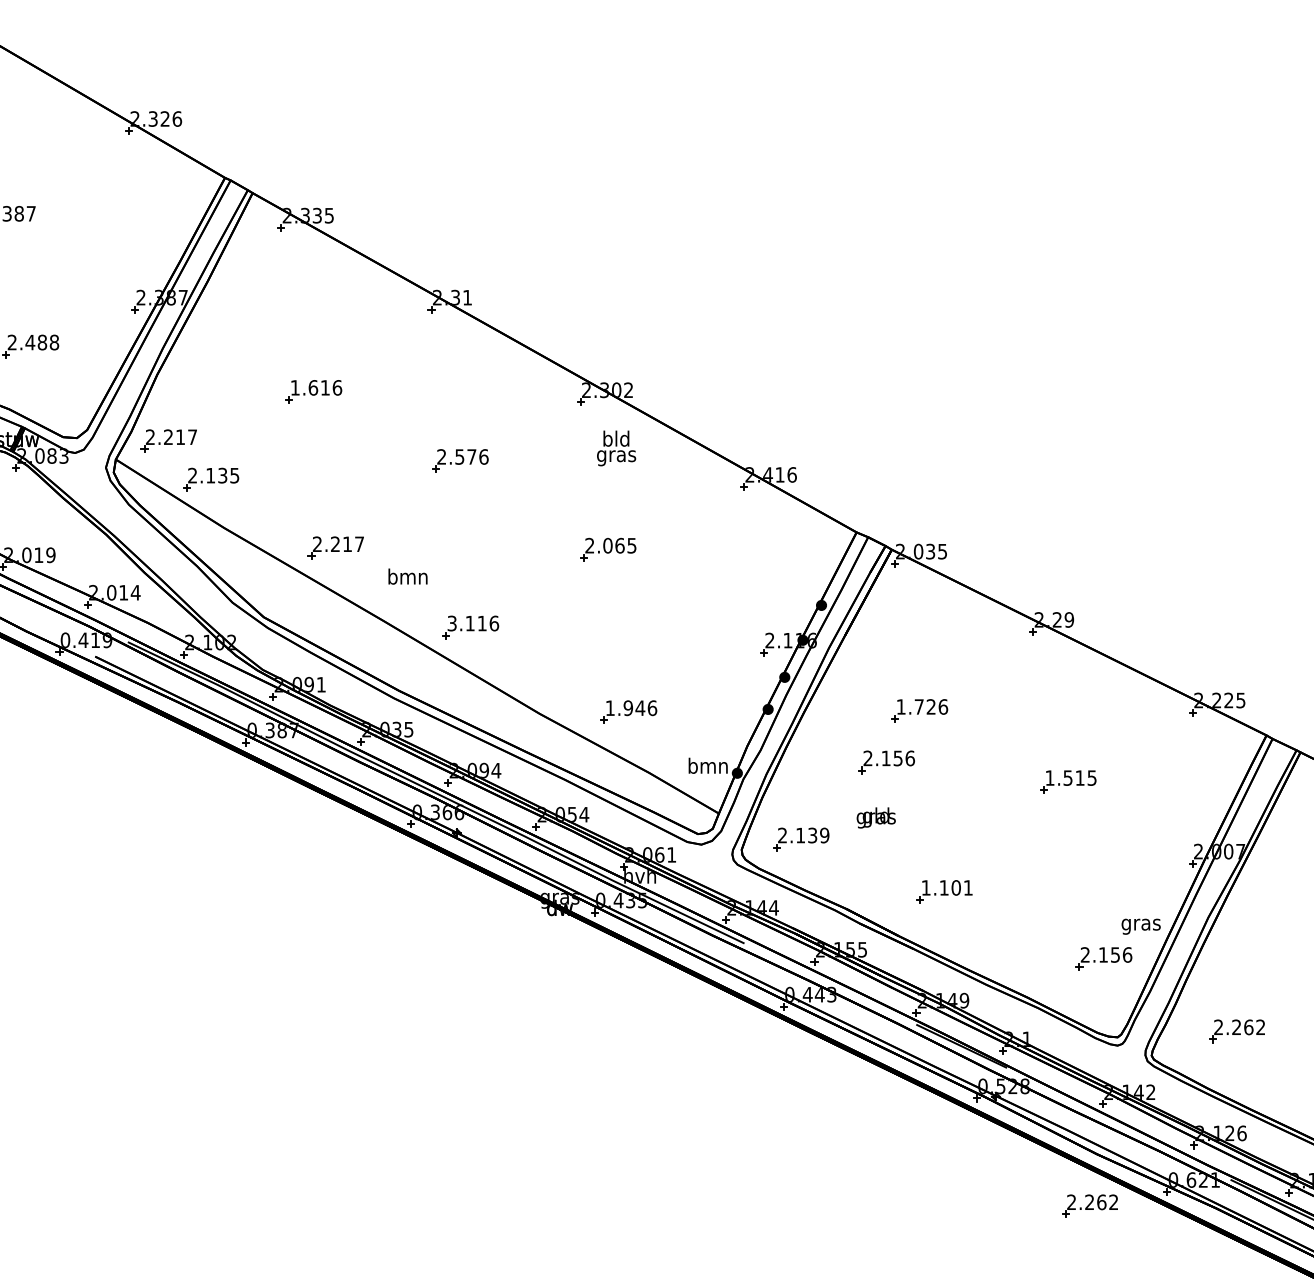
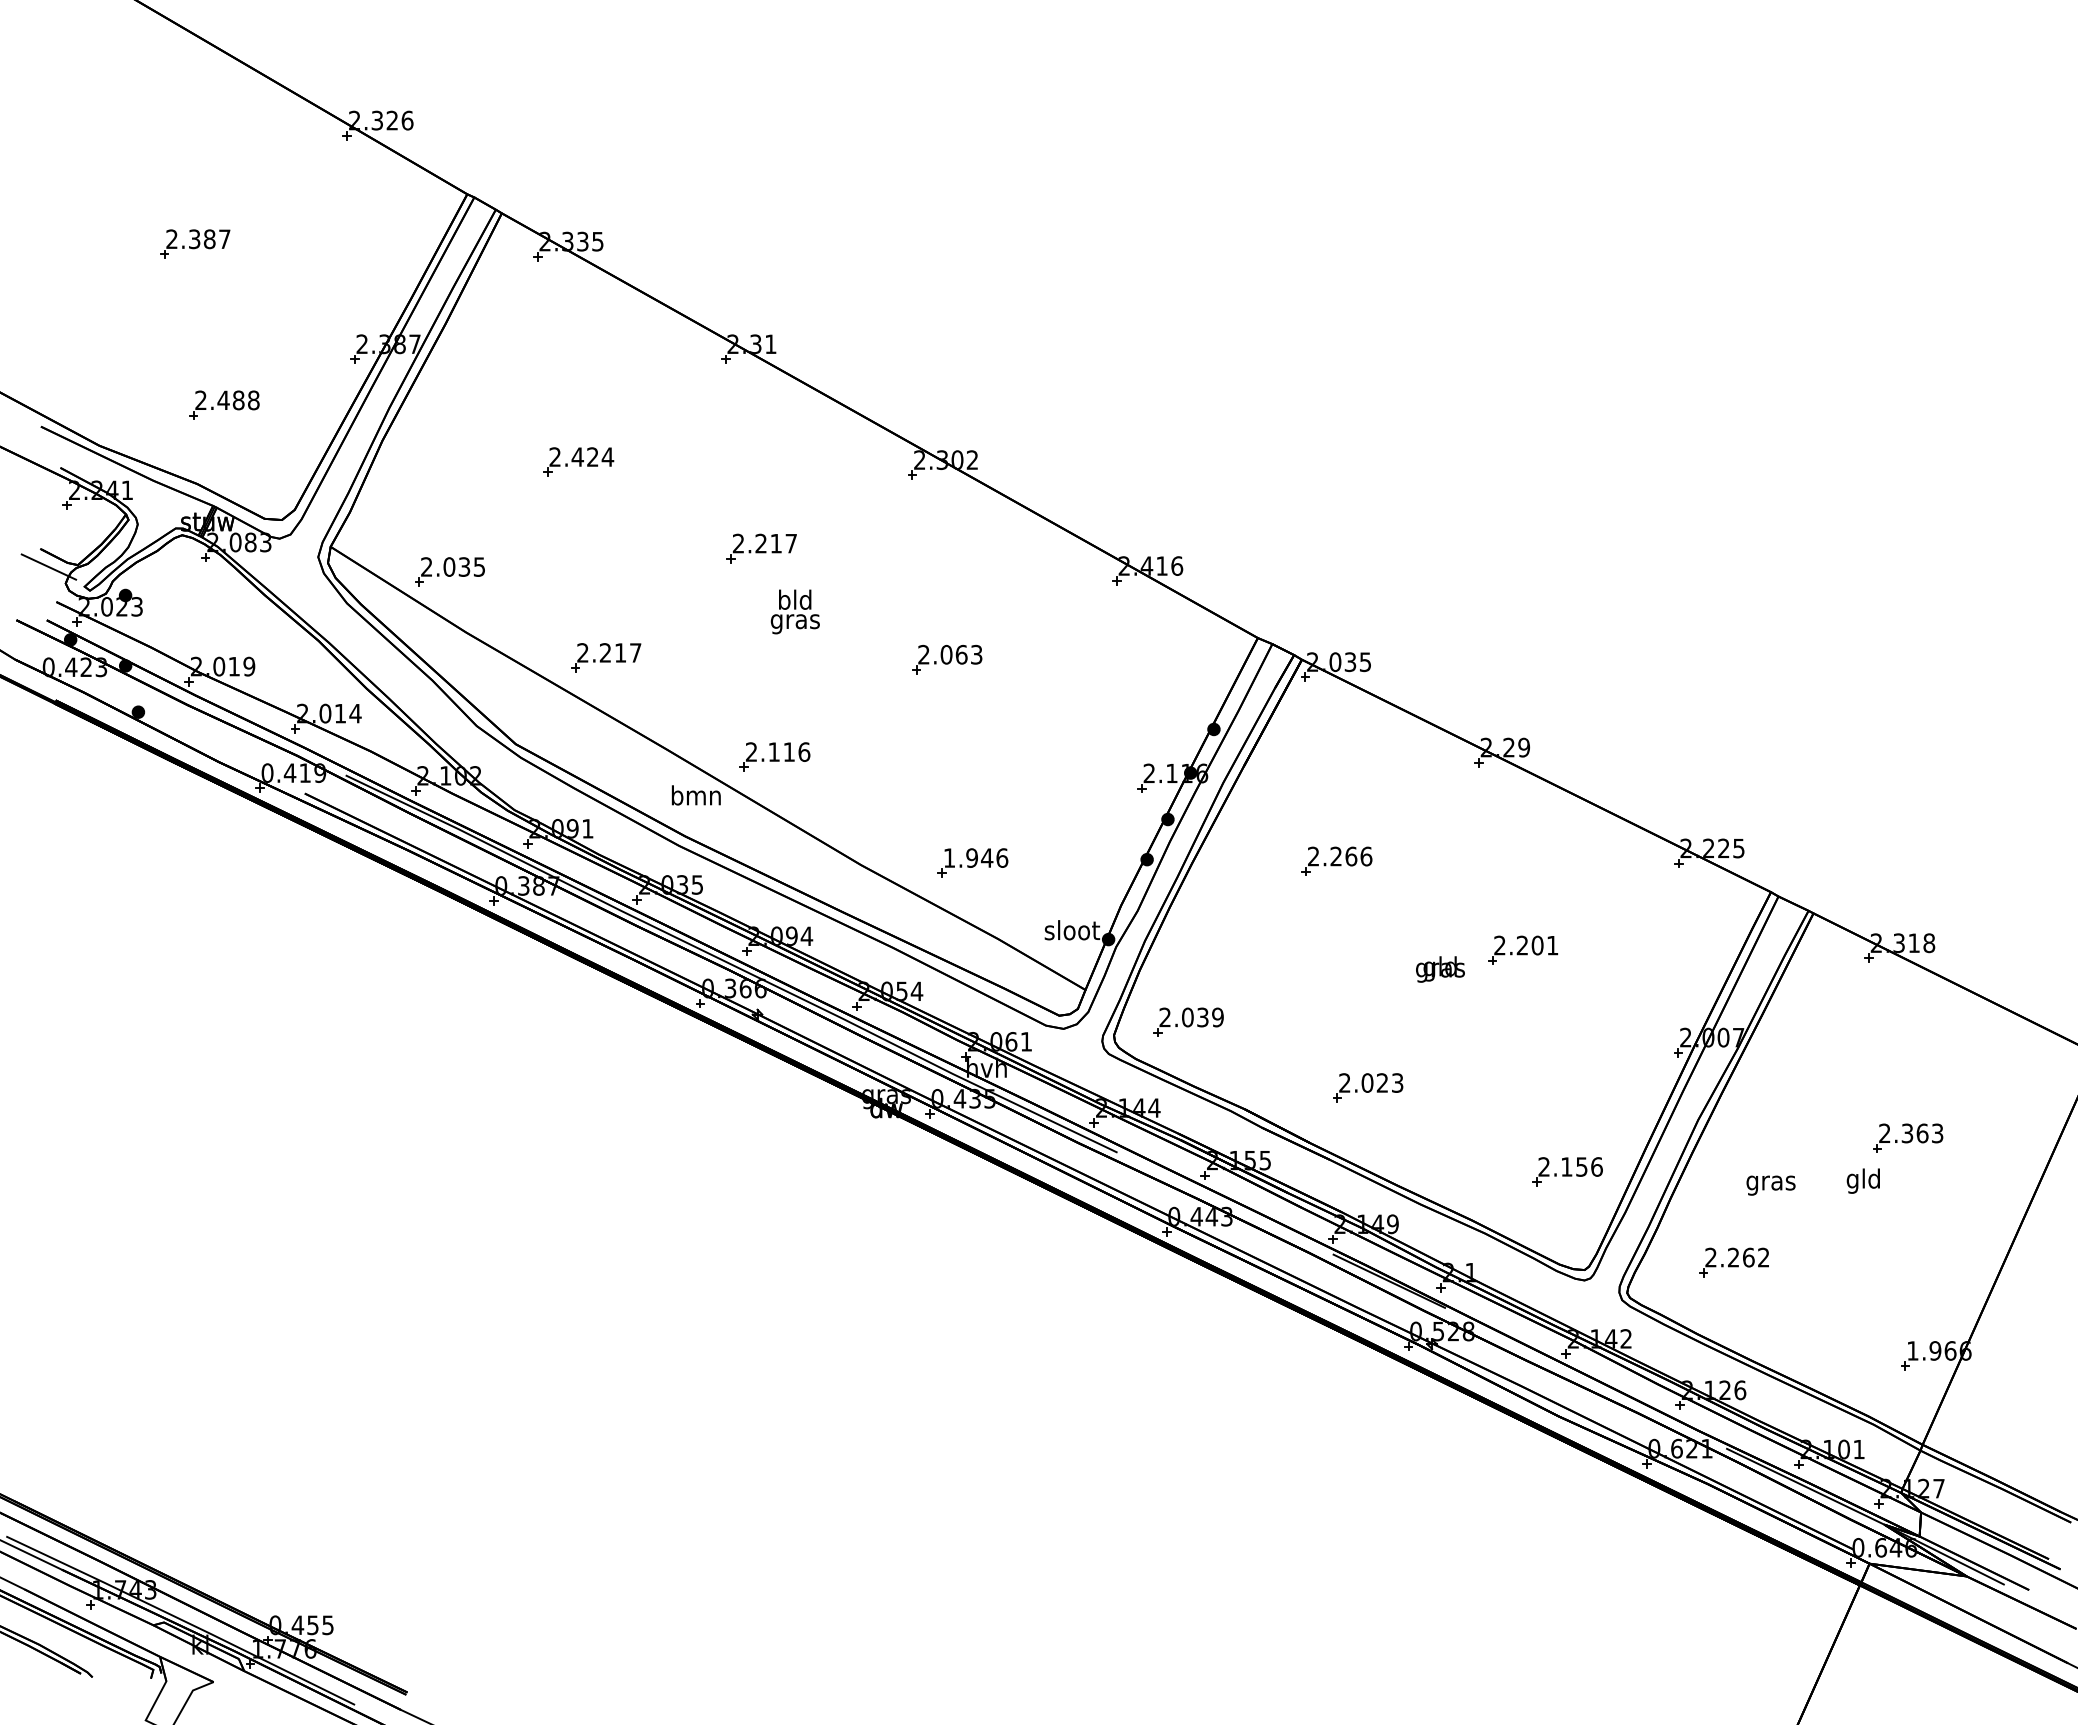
text: (316, 387) -> (581, 456), 1.616 -> 2.424
part: (169, 440) -> (397, 523), removed
text: (615, 448) -> (794, 611), moved
text: (472, 456) -> (776, 543), 2.576 -> 2.217
text: (210, 475) -> (449, 566), 2.135 -> 2.035
text: (631, 544) -> (976, 653), 2.065 -> 2.063
text: (407, 576) -> (695, 795), moved
text: (452, 623) -> (751, 751), 3.116 -> 2.116
text: (916, 706) -> (1332, 856), 1.726 -> 2.266
part: (886, 762) -> (1295, 925), removed
text: (708, 766) -> (1072, 930), bmn -> sloot
text: (1071, 778) -> (1526, 945), 1.515 -> 2.201
text: (876, 817) -> (1440, 969), moved
text: (800, 835) -> (1187, 1017), 2.139 -> 2.039
text: (947, 887) -> (1371, 1082), 1.101 -> 2.023
text: (1140, 926) -> (1770, 1185), moved
part: (1089, 1206) -> (1549, 1481), removed

